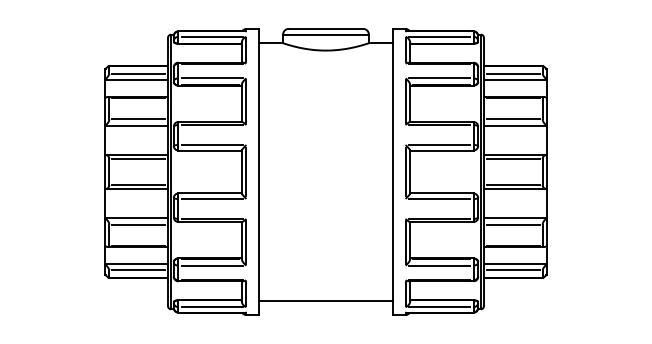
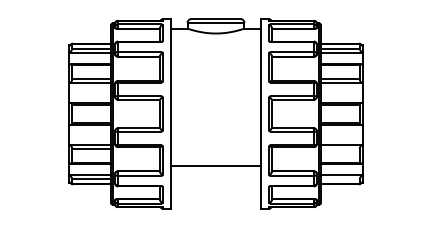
line: (512, 224) -> (339, 148), removed
line: (512, 270) -> (339, 179), removed
line: (325, 300) -> (215, 166), moved

